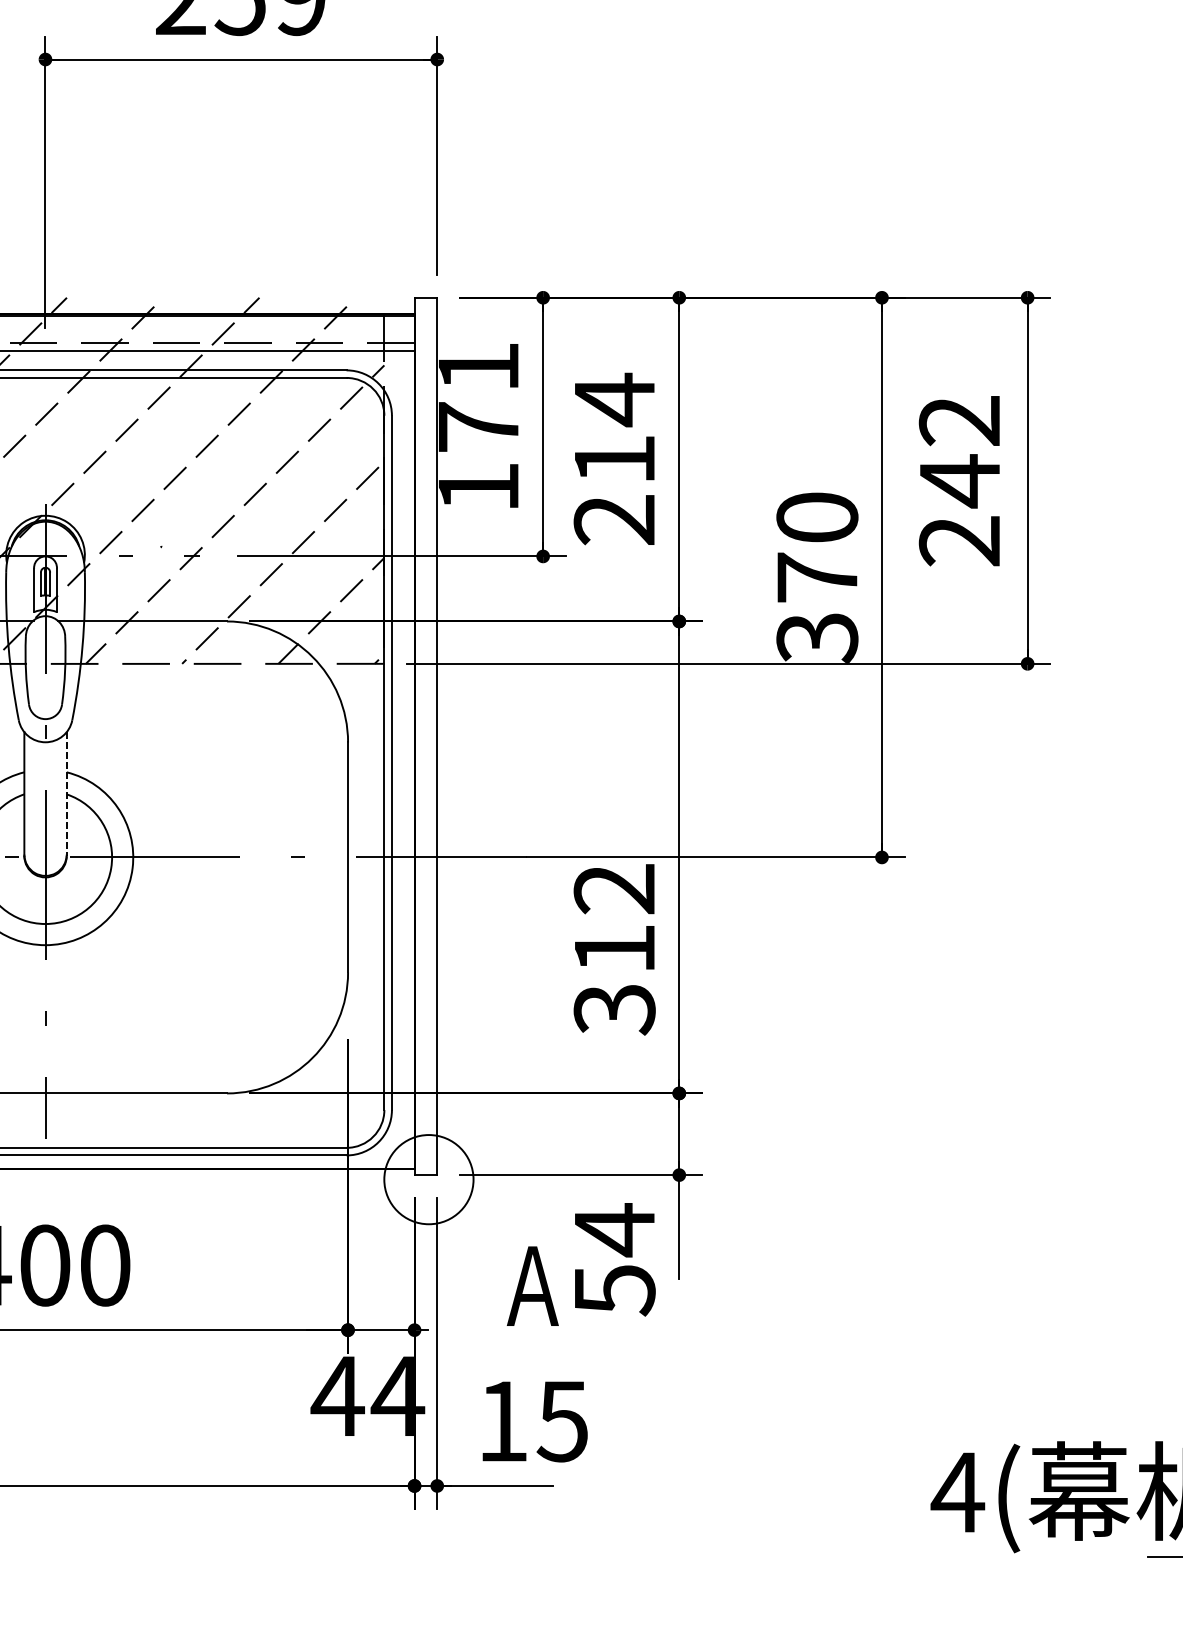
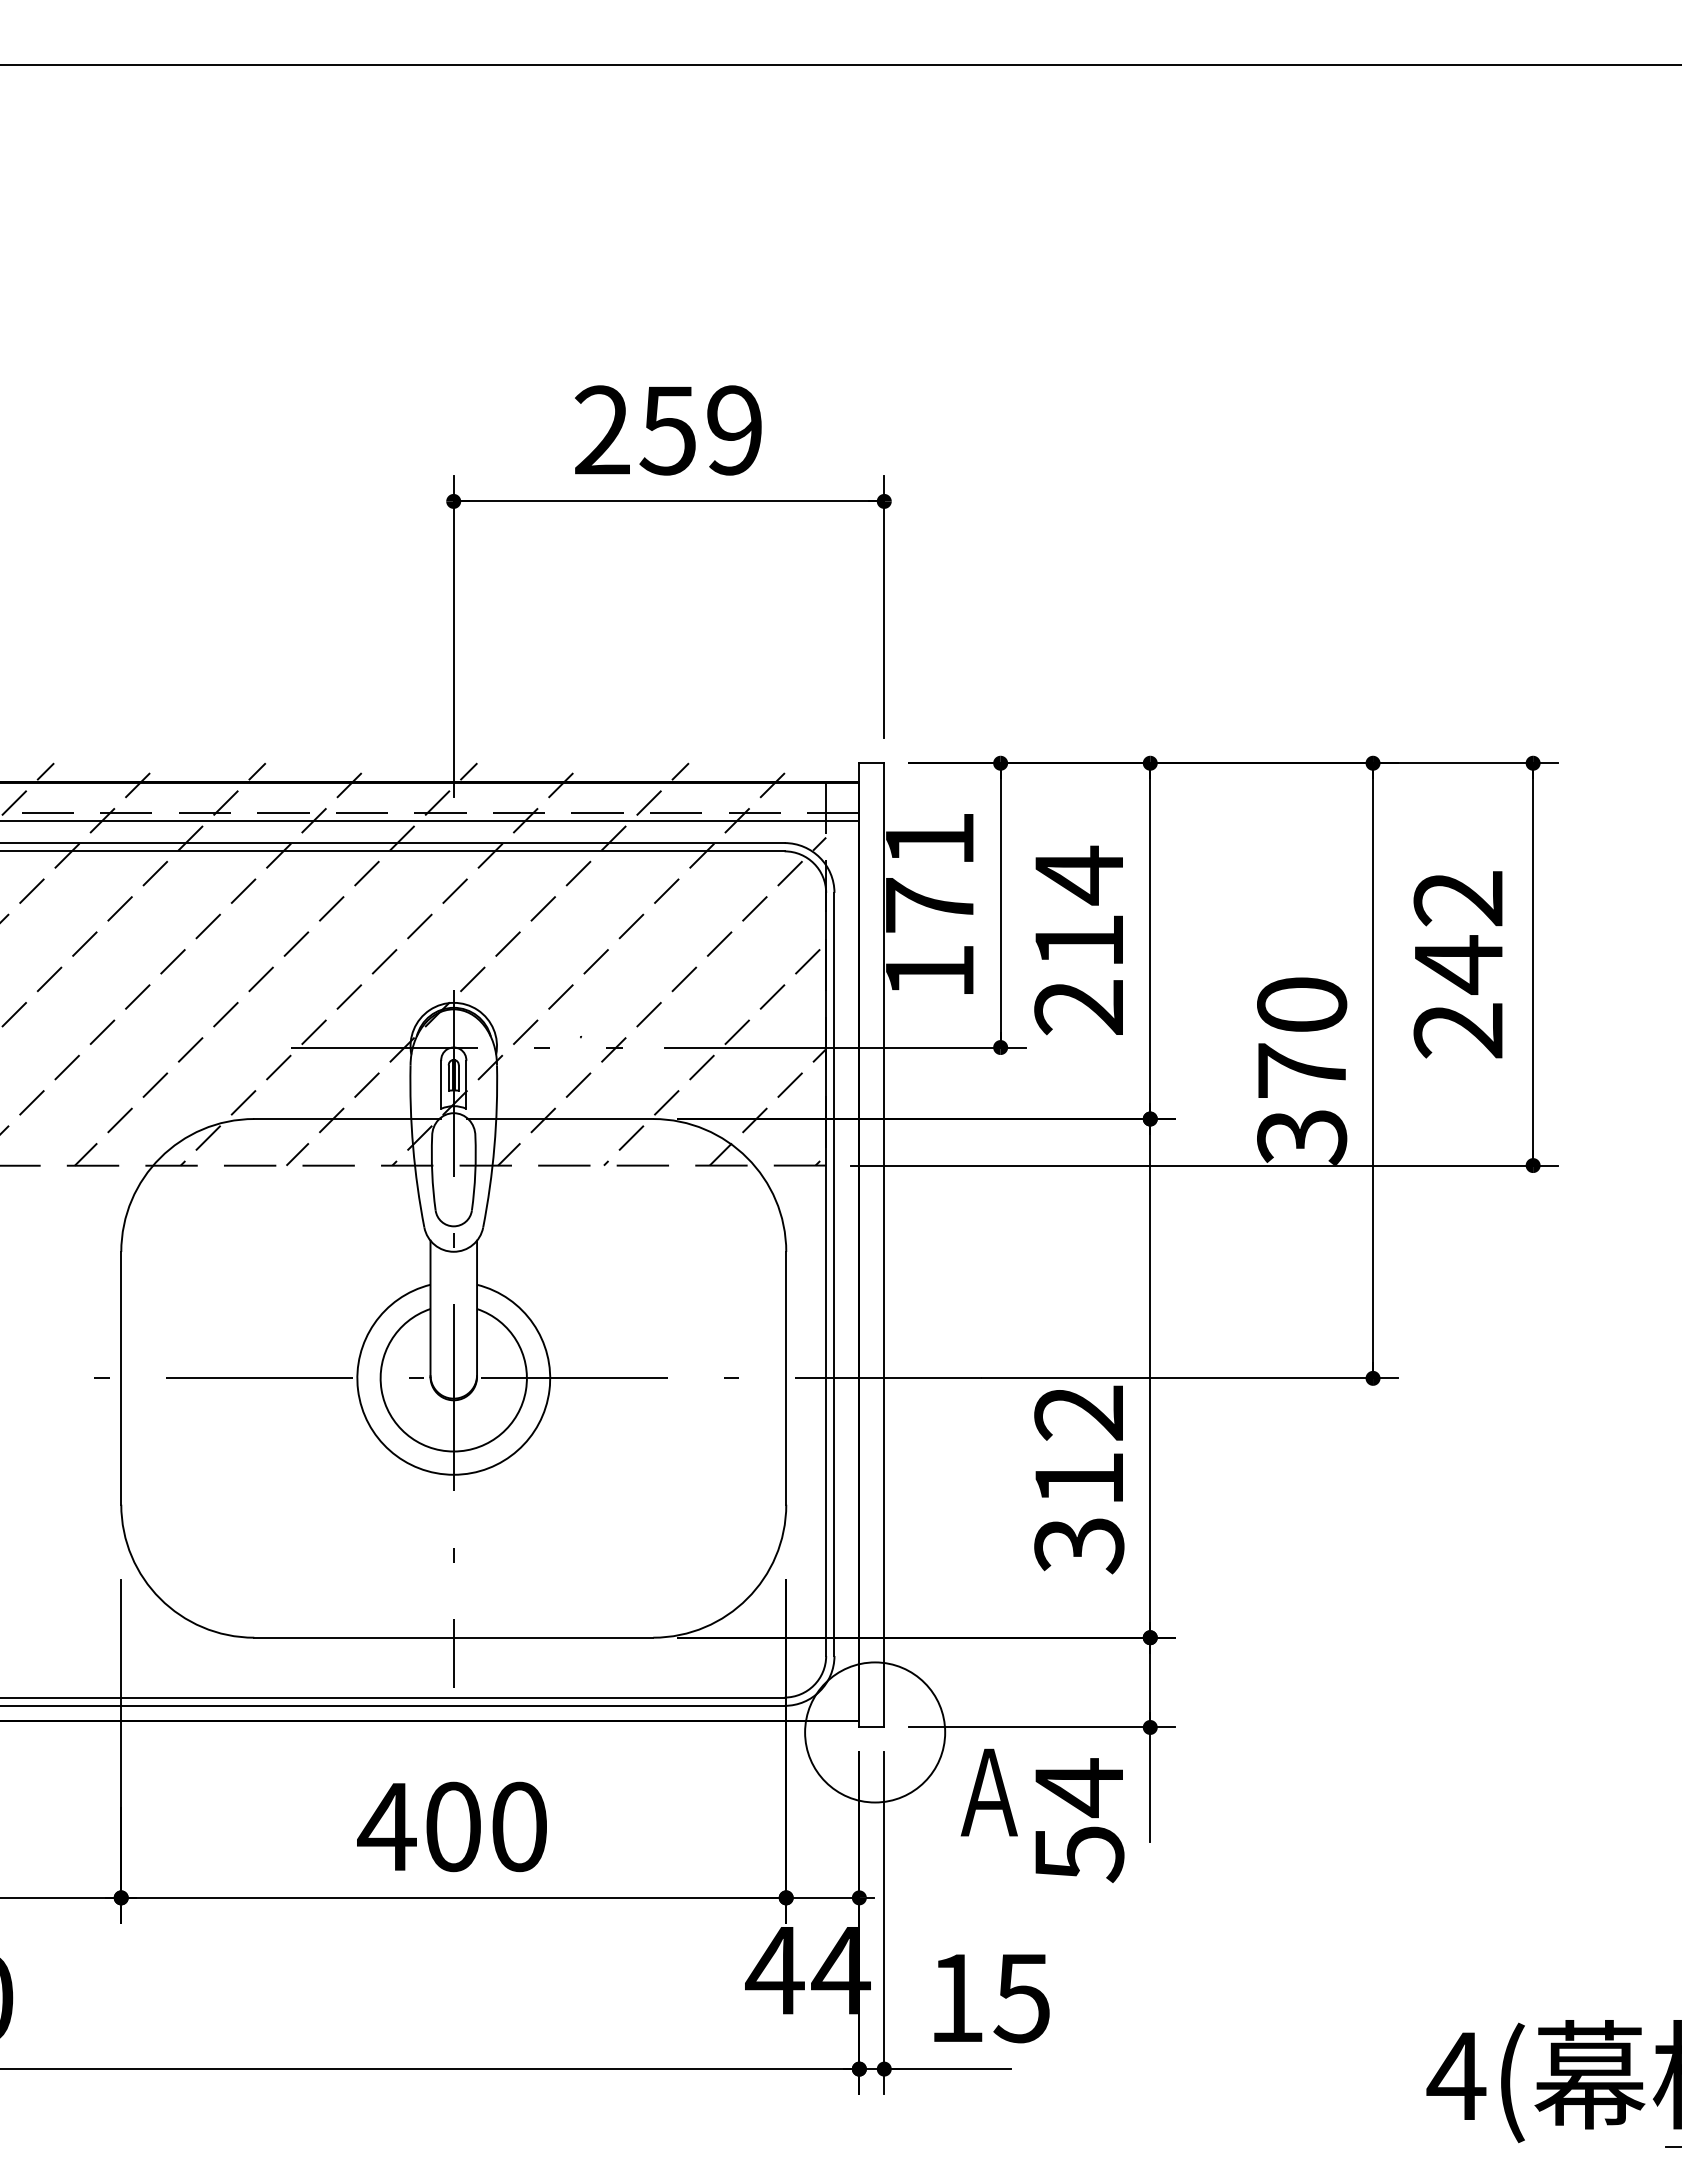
line: (67, 794) -> (477, 1309), dashed -> solid
circle: (429, 1179) -> (875, 1732), size x1.43
text: (532, 1286) -> (988, 1792), moved

